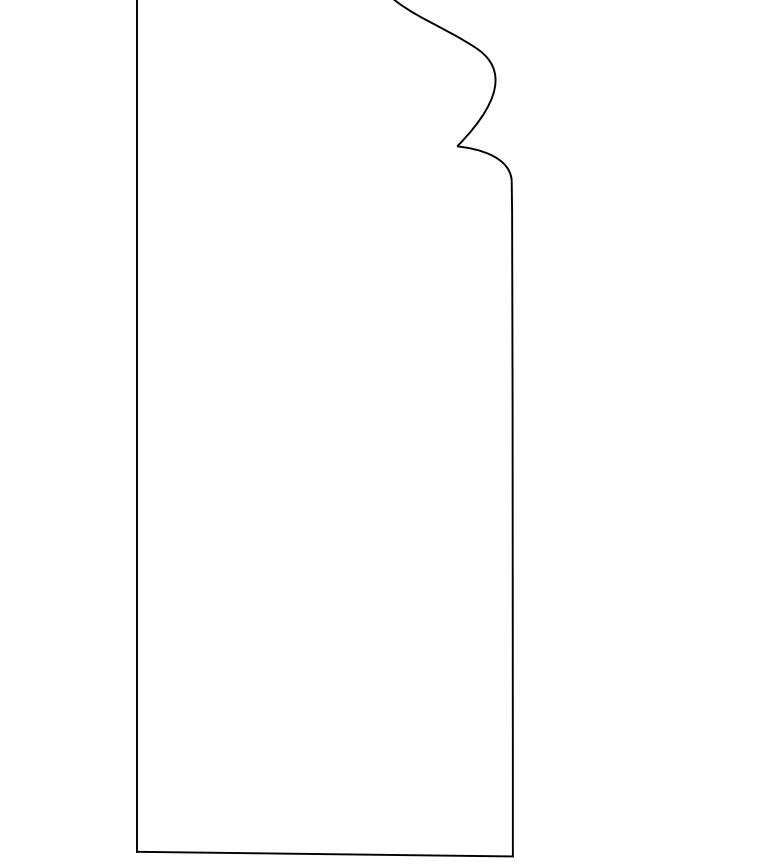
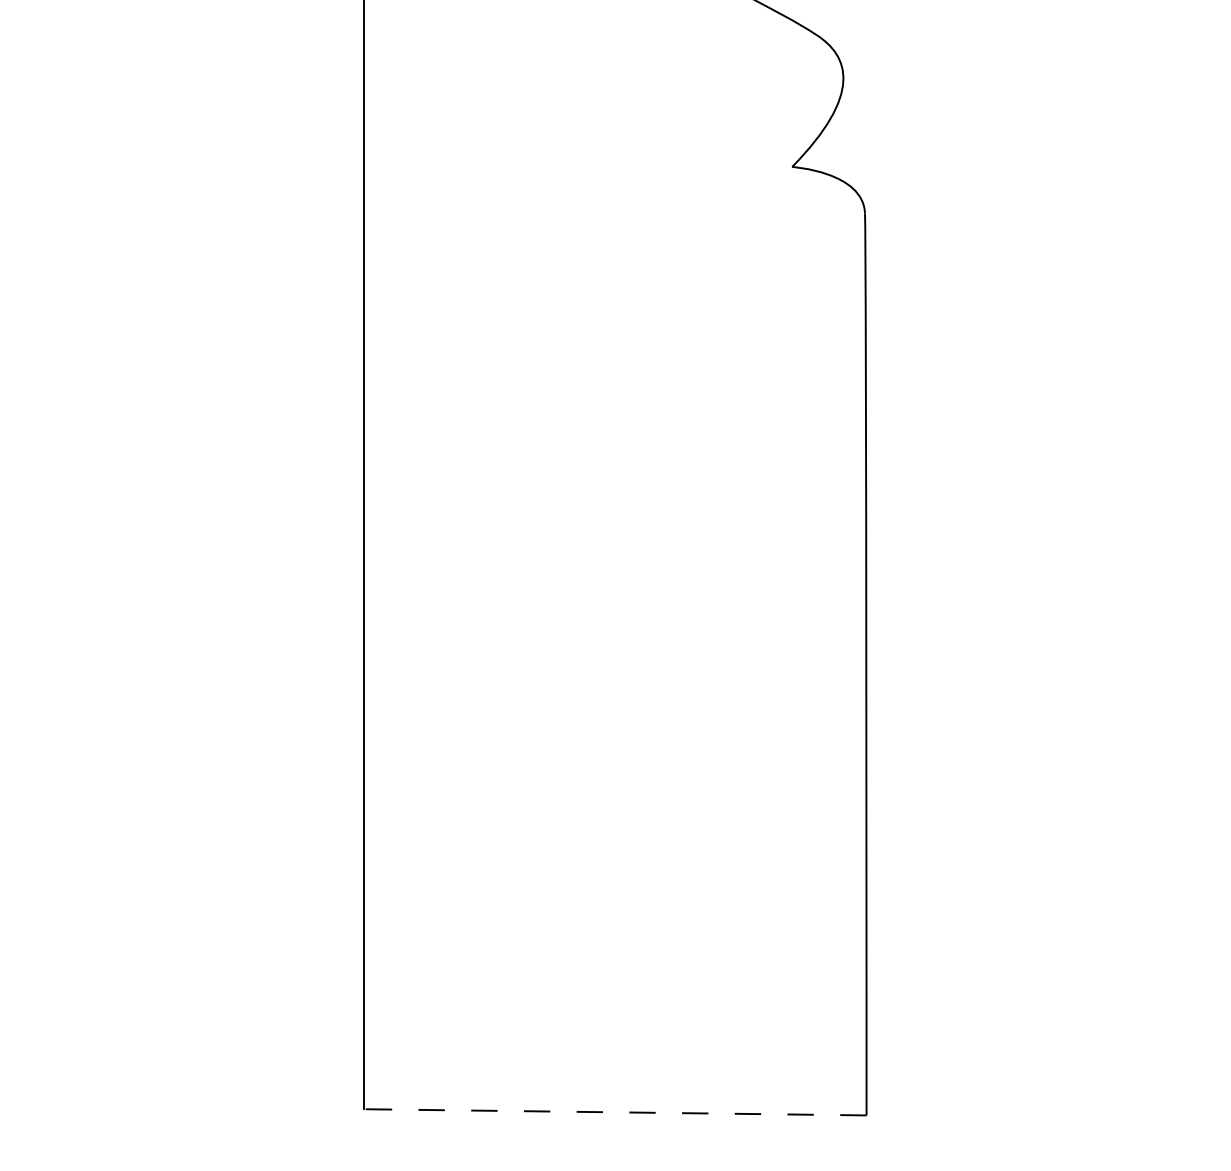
line: (324, 854) -> (615, 1112), solid -> dashed

